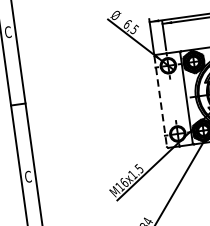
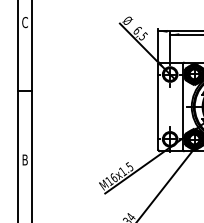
line: (160, 102) -> (158, 107), dashed -> solid
text: (28, 176) -> (25, 159), C -> B

